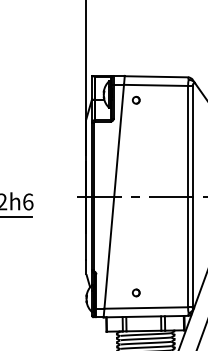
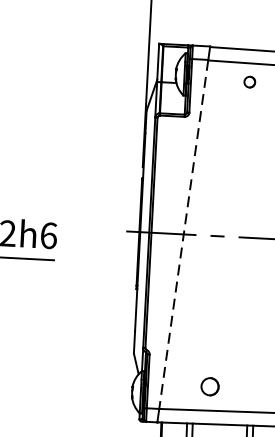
part: (135, 99) -> (248, 80), moved
line: (114, 196) -> (184, 234), solid -> dashed
part: (136, 292) -> (210, 386), size x1.6

